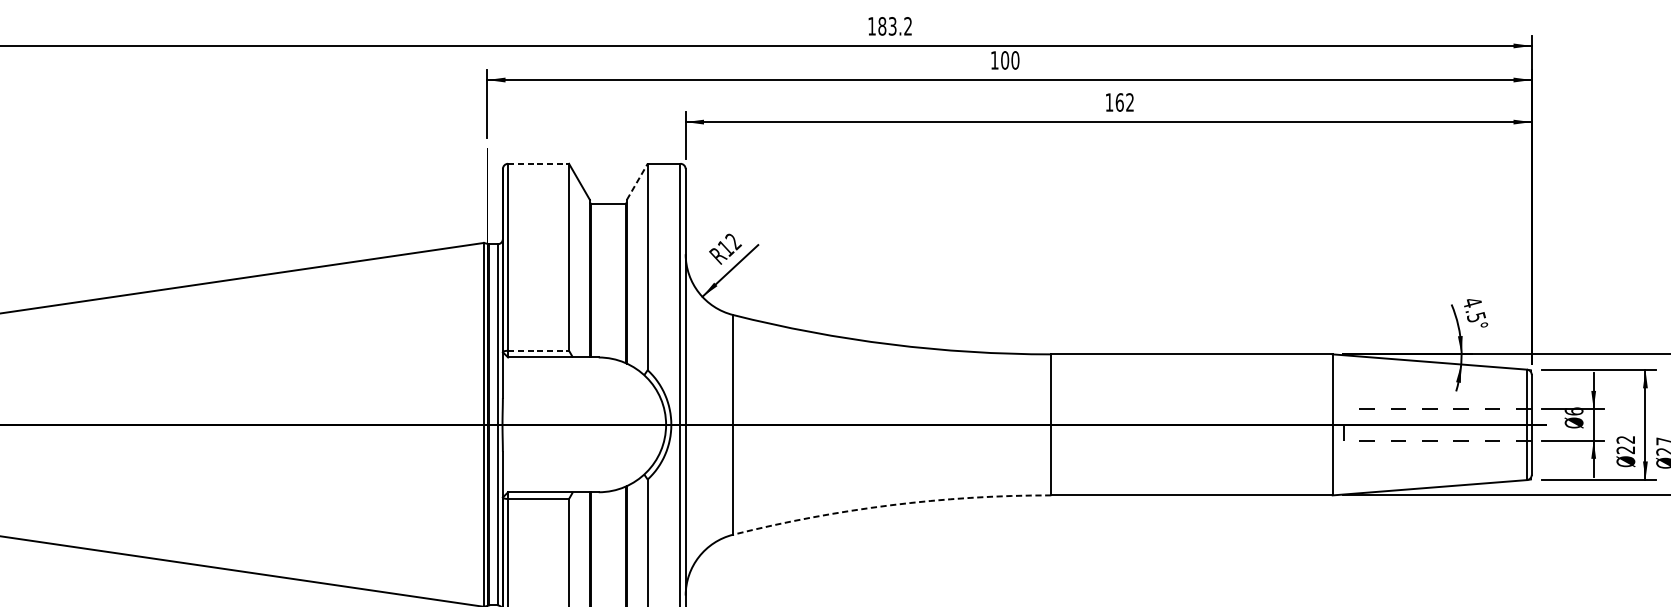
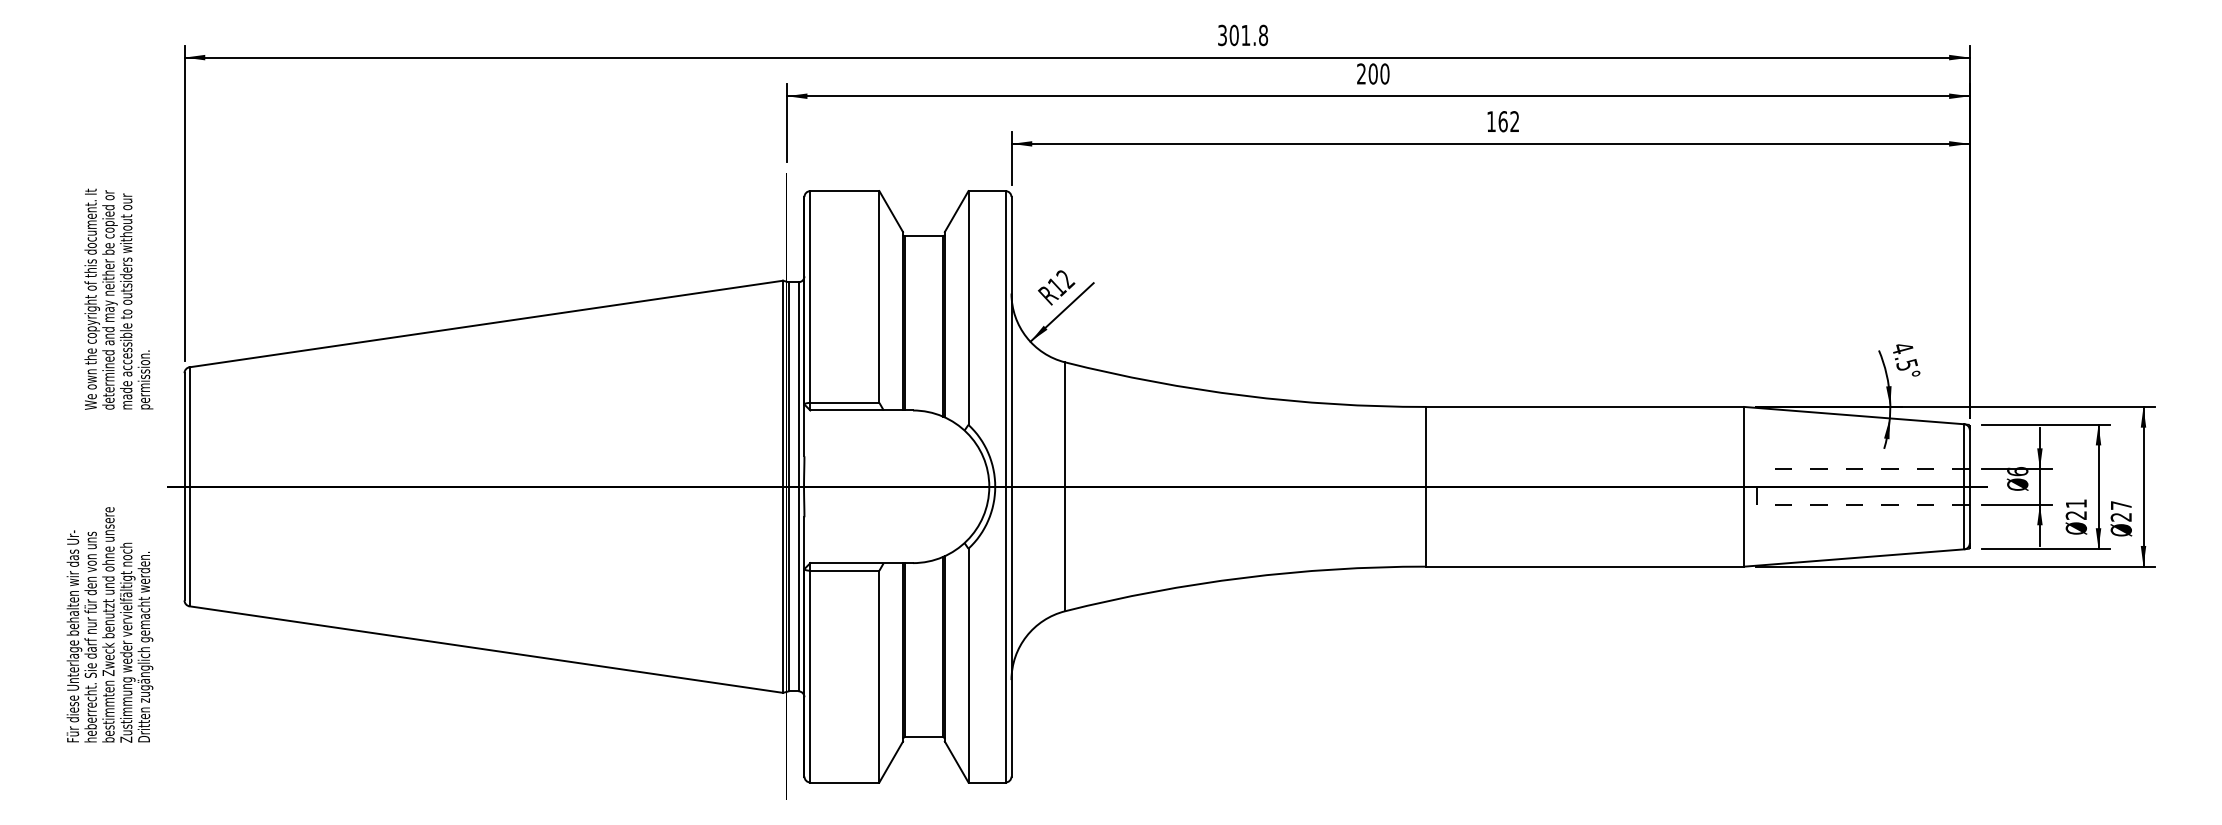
text: (890, 26) -> (1243, 35), 183.2 -> 301.8
text: (994, 59) -> (1361, 73), 100 -> 200
line: (538, 164) -> (844, 191), dashed -> solid
line: (637, 181) -> (956, 211), dashed -> solid
line: (538, 350) -> (844, 402), dashed -> solid
text: (1625, 439) -> (2075, 503), 22 -> 21
arc: (891, 504) -> (1244, 577), dashed -> solid

